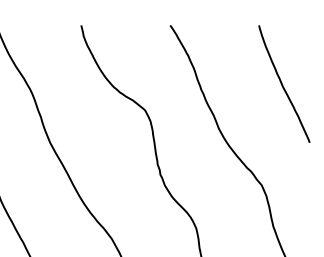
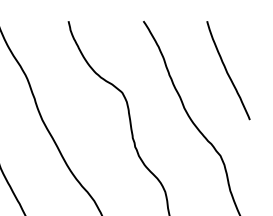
curve: (283, 83) -> (227, 70), moved

